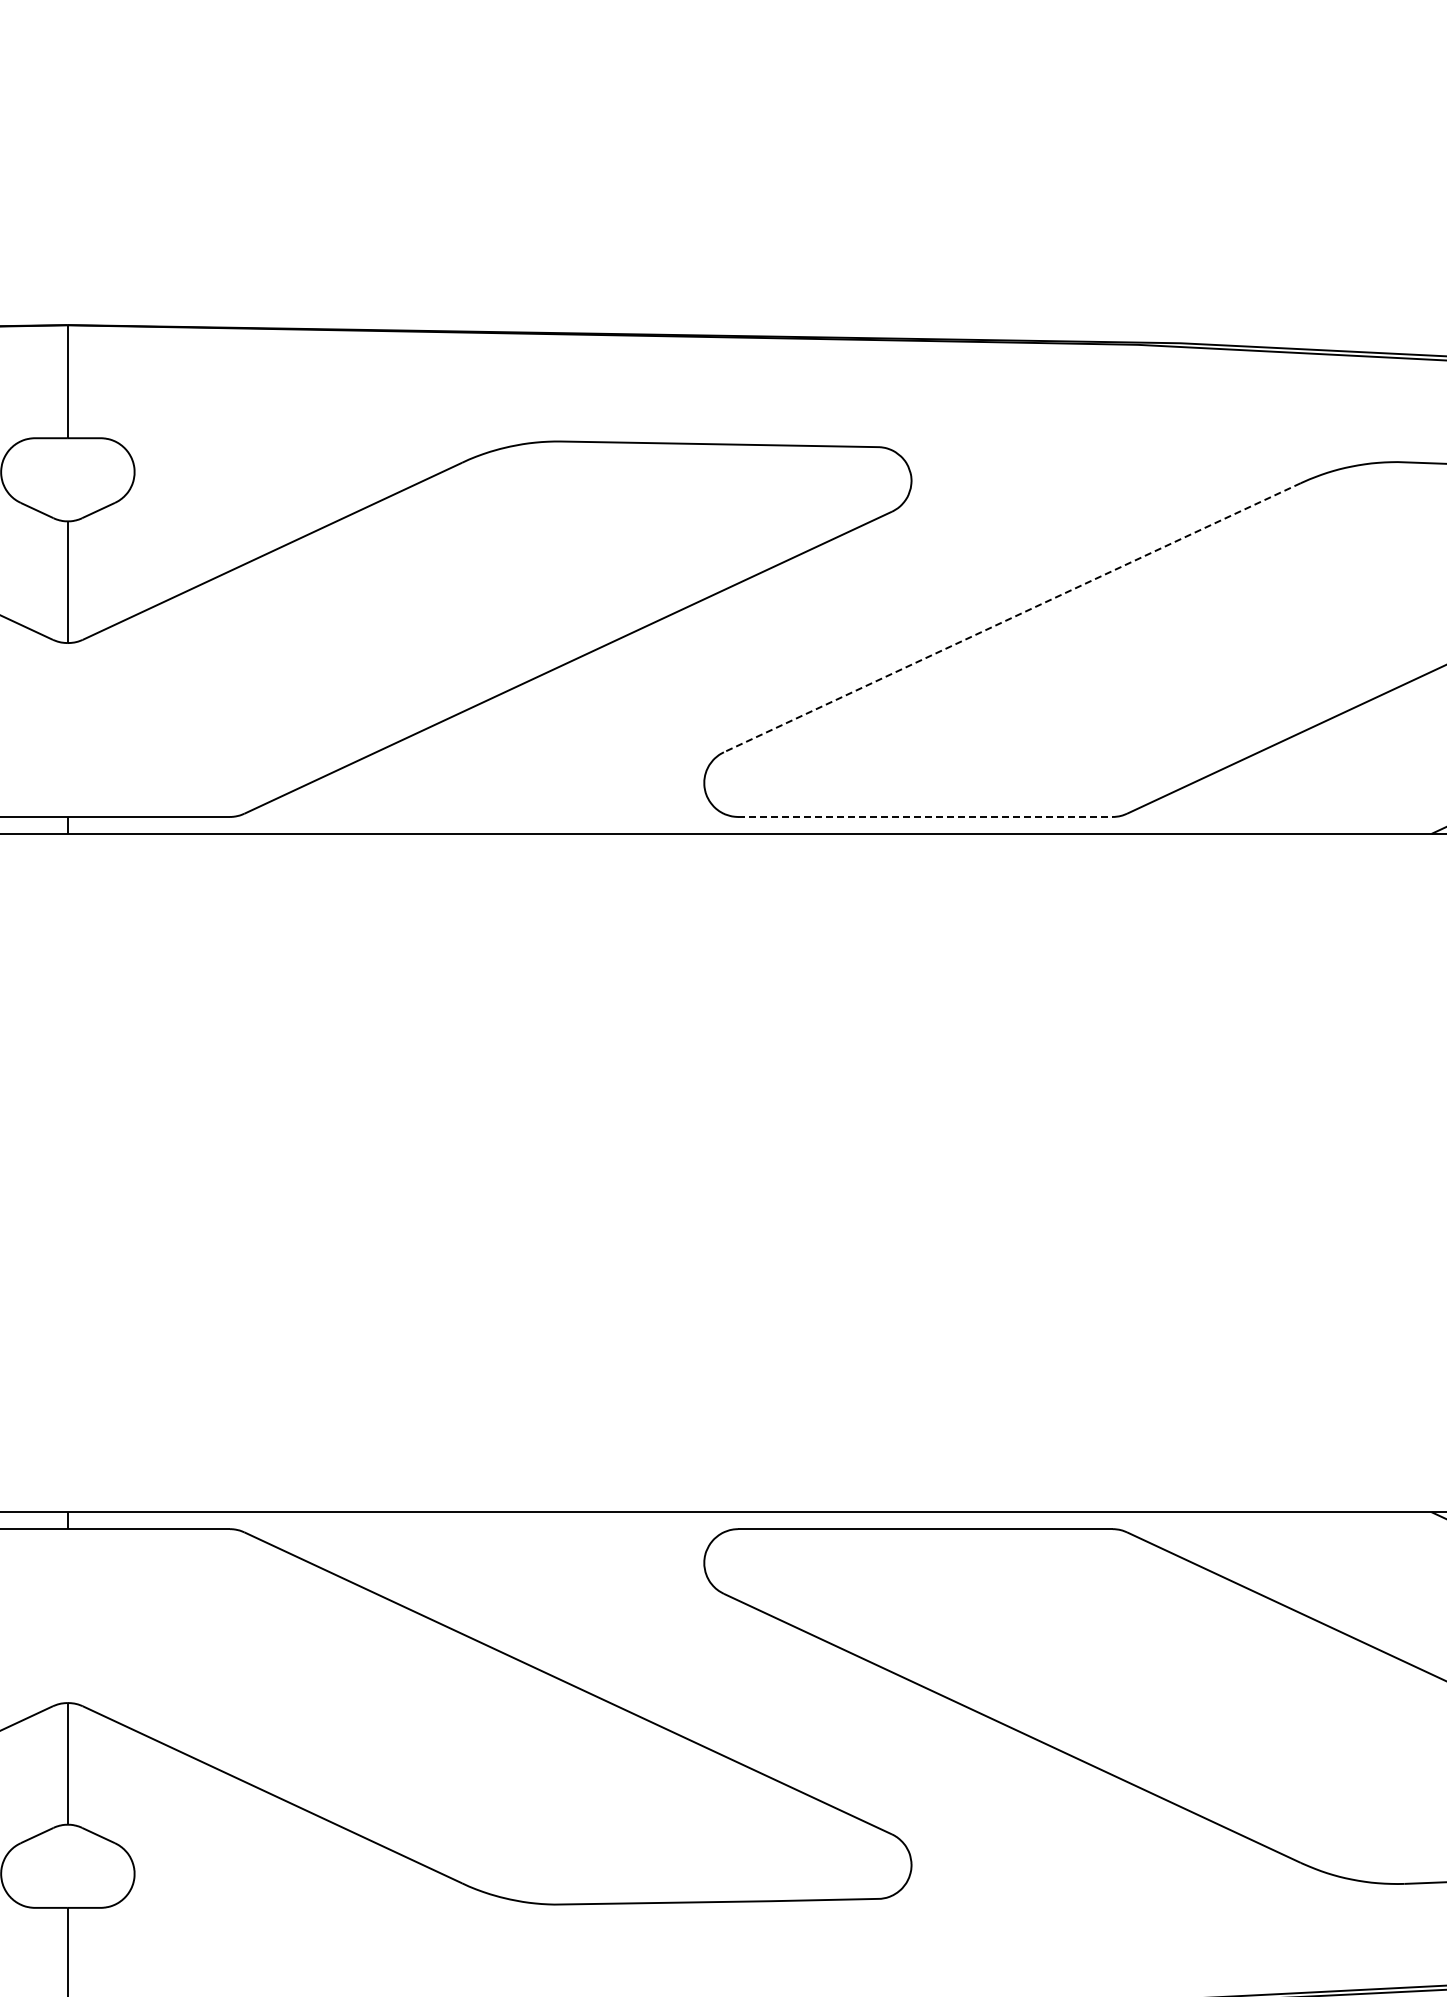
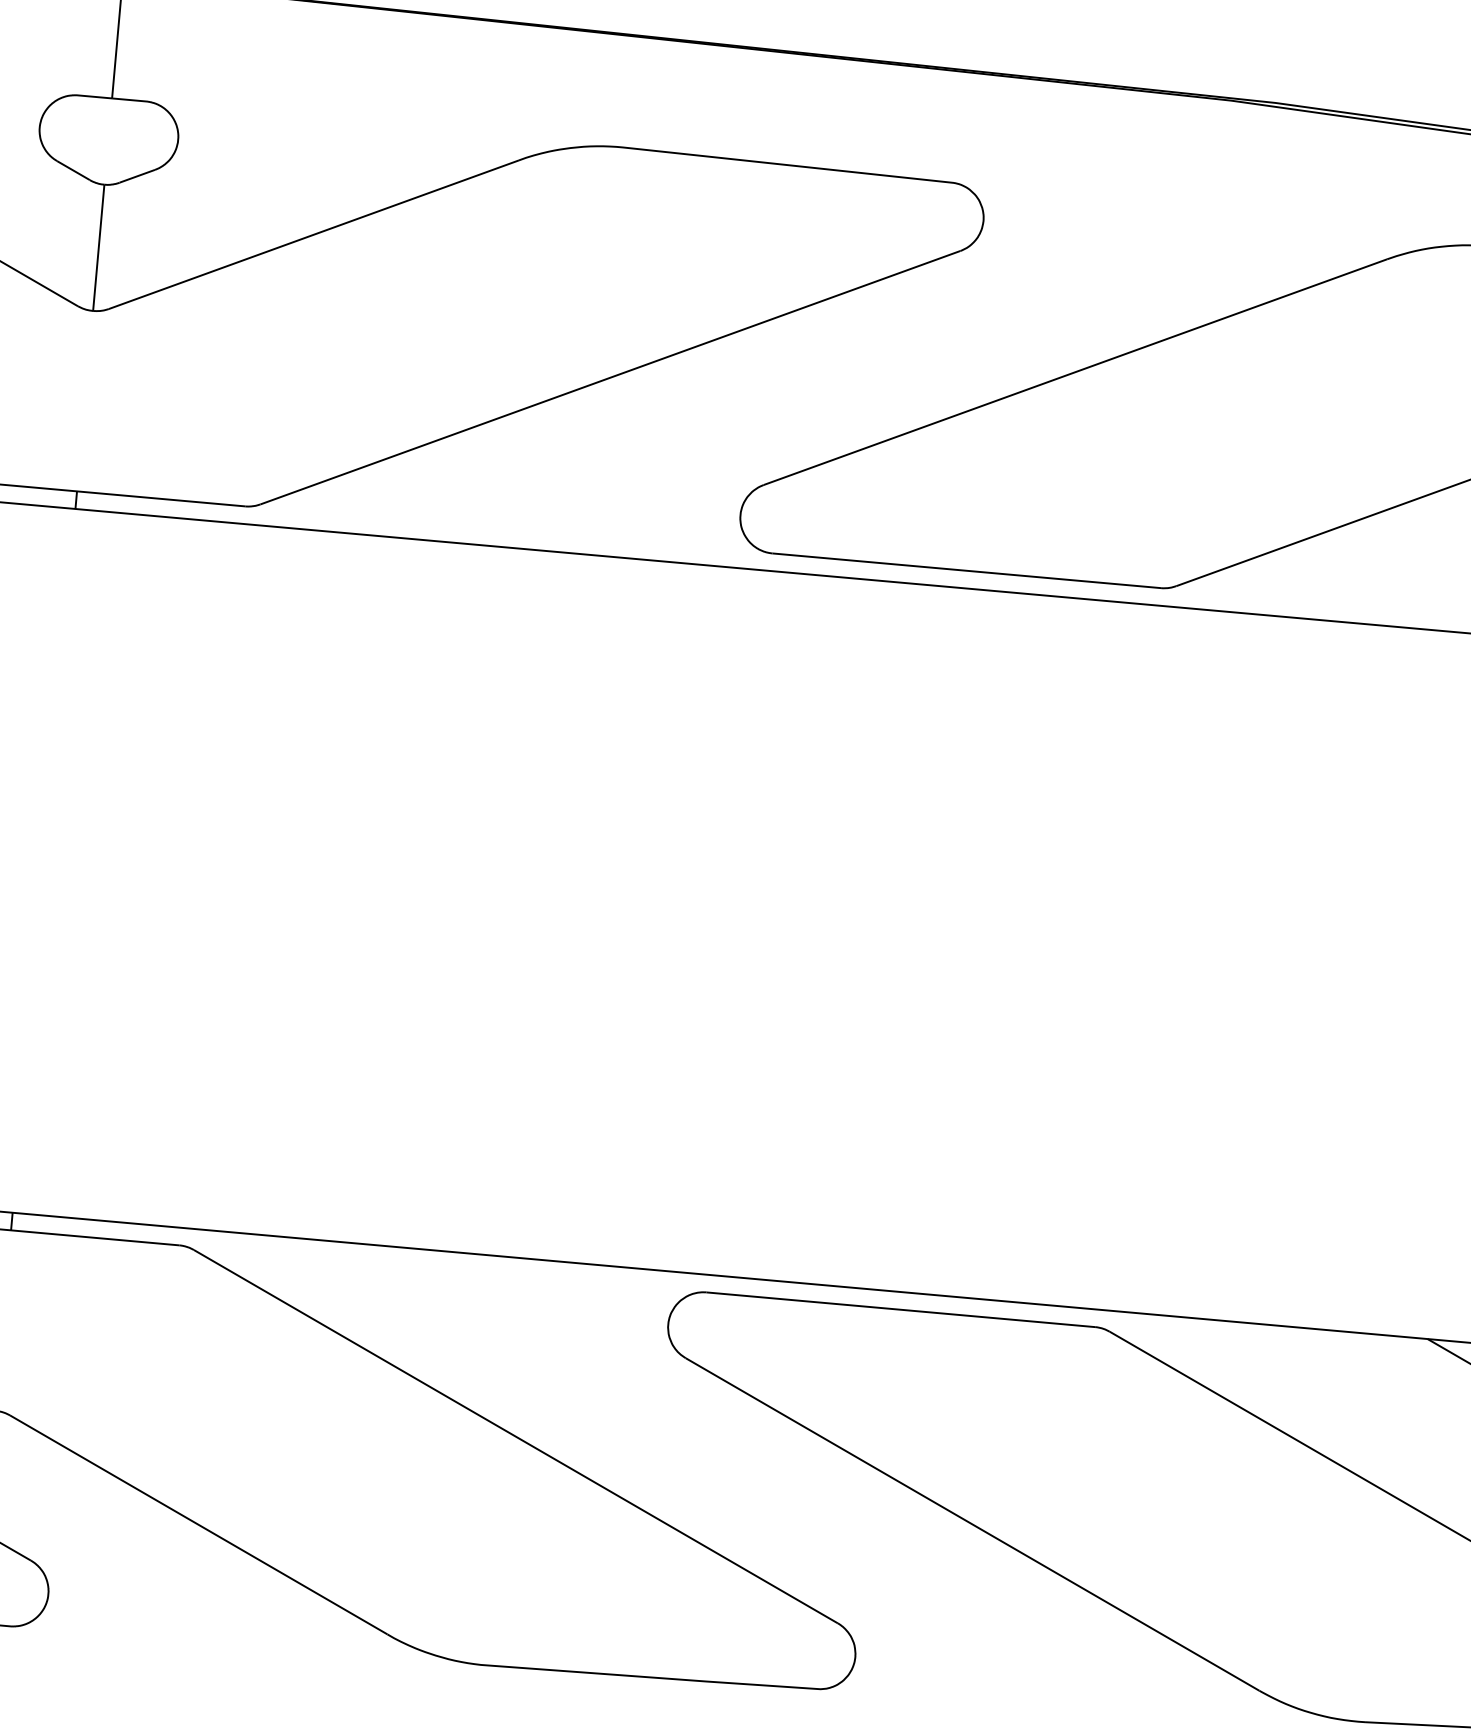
line: (1011, 617) -> (1074, 371), dashed -> solid
line: (925, 816) -> (966, 570), dashed -> solid

